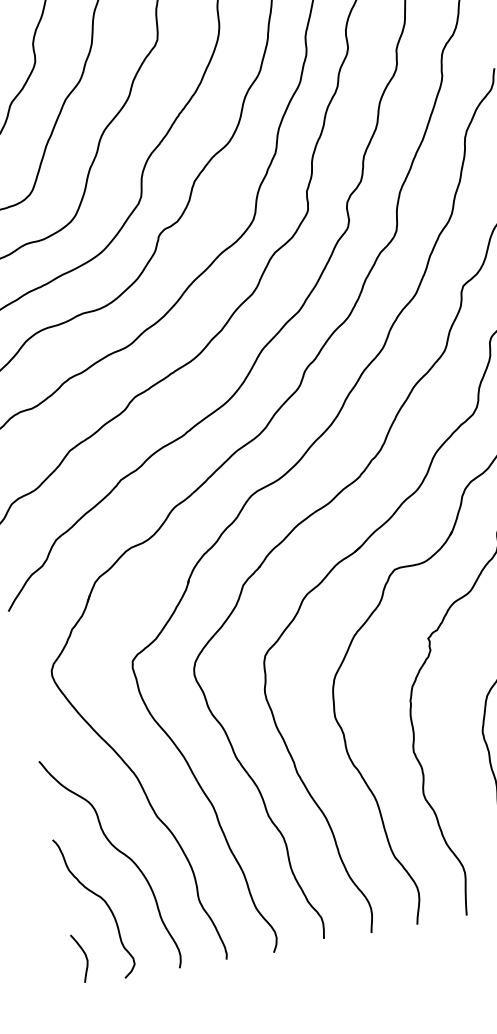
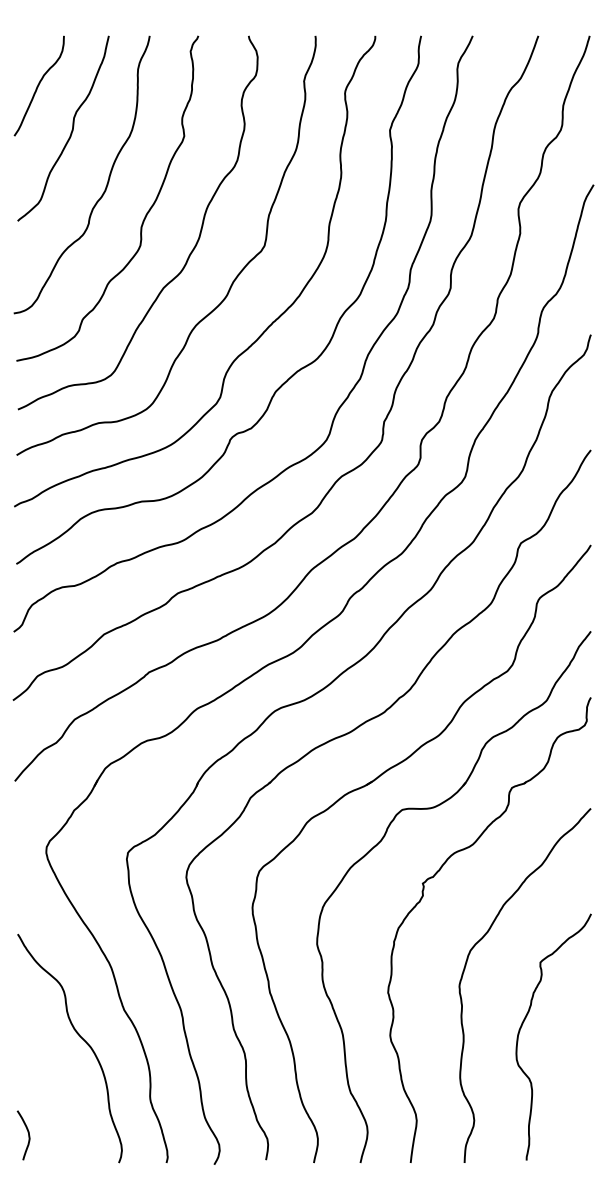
curve: (101, 899) -> (54, 1081), removed

